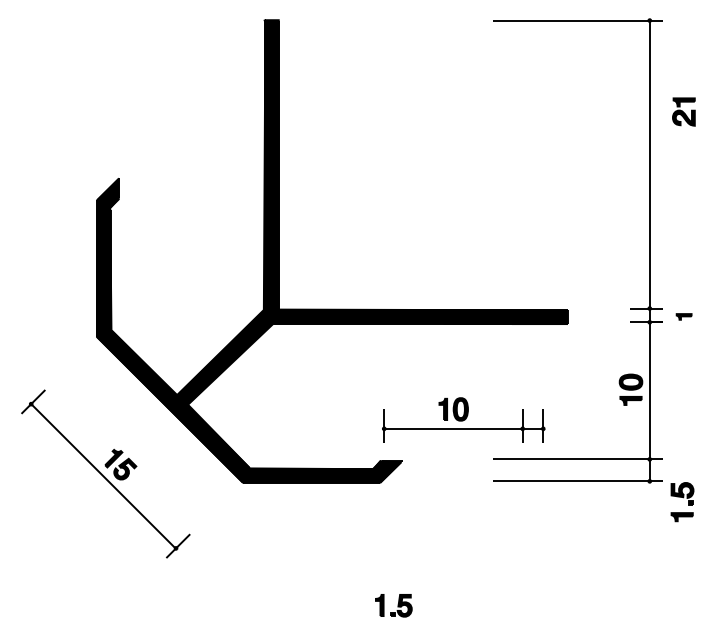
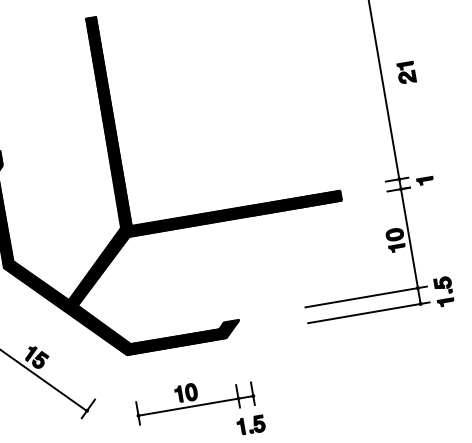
part: (683, 111) -> (406, 72), moved
part: (683, 316) -> (424, 180), size x1.43
part: (463, 419) -> (194, 399), moved
part: (682, 502) -> (444, 291), moved

